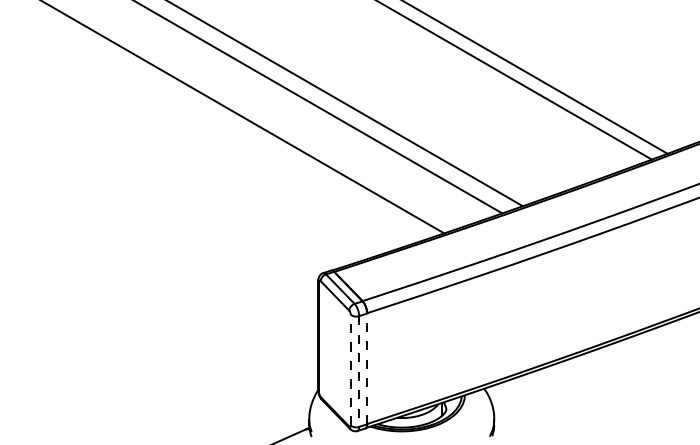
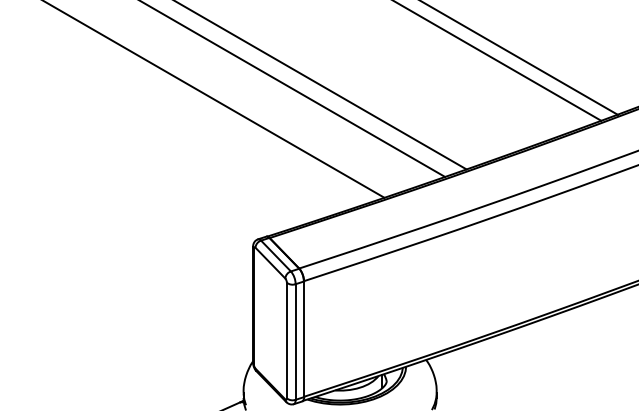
line: (367, 368) -> (304, 338), dashed -> solid
line: (350, 369) -> (286, 339), dashed -> solid
line: (359, 372) -> (295, 343), dashed -> solid

